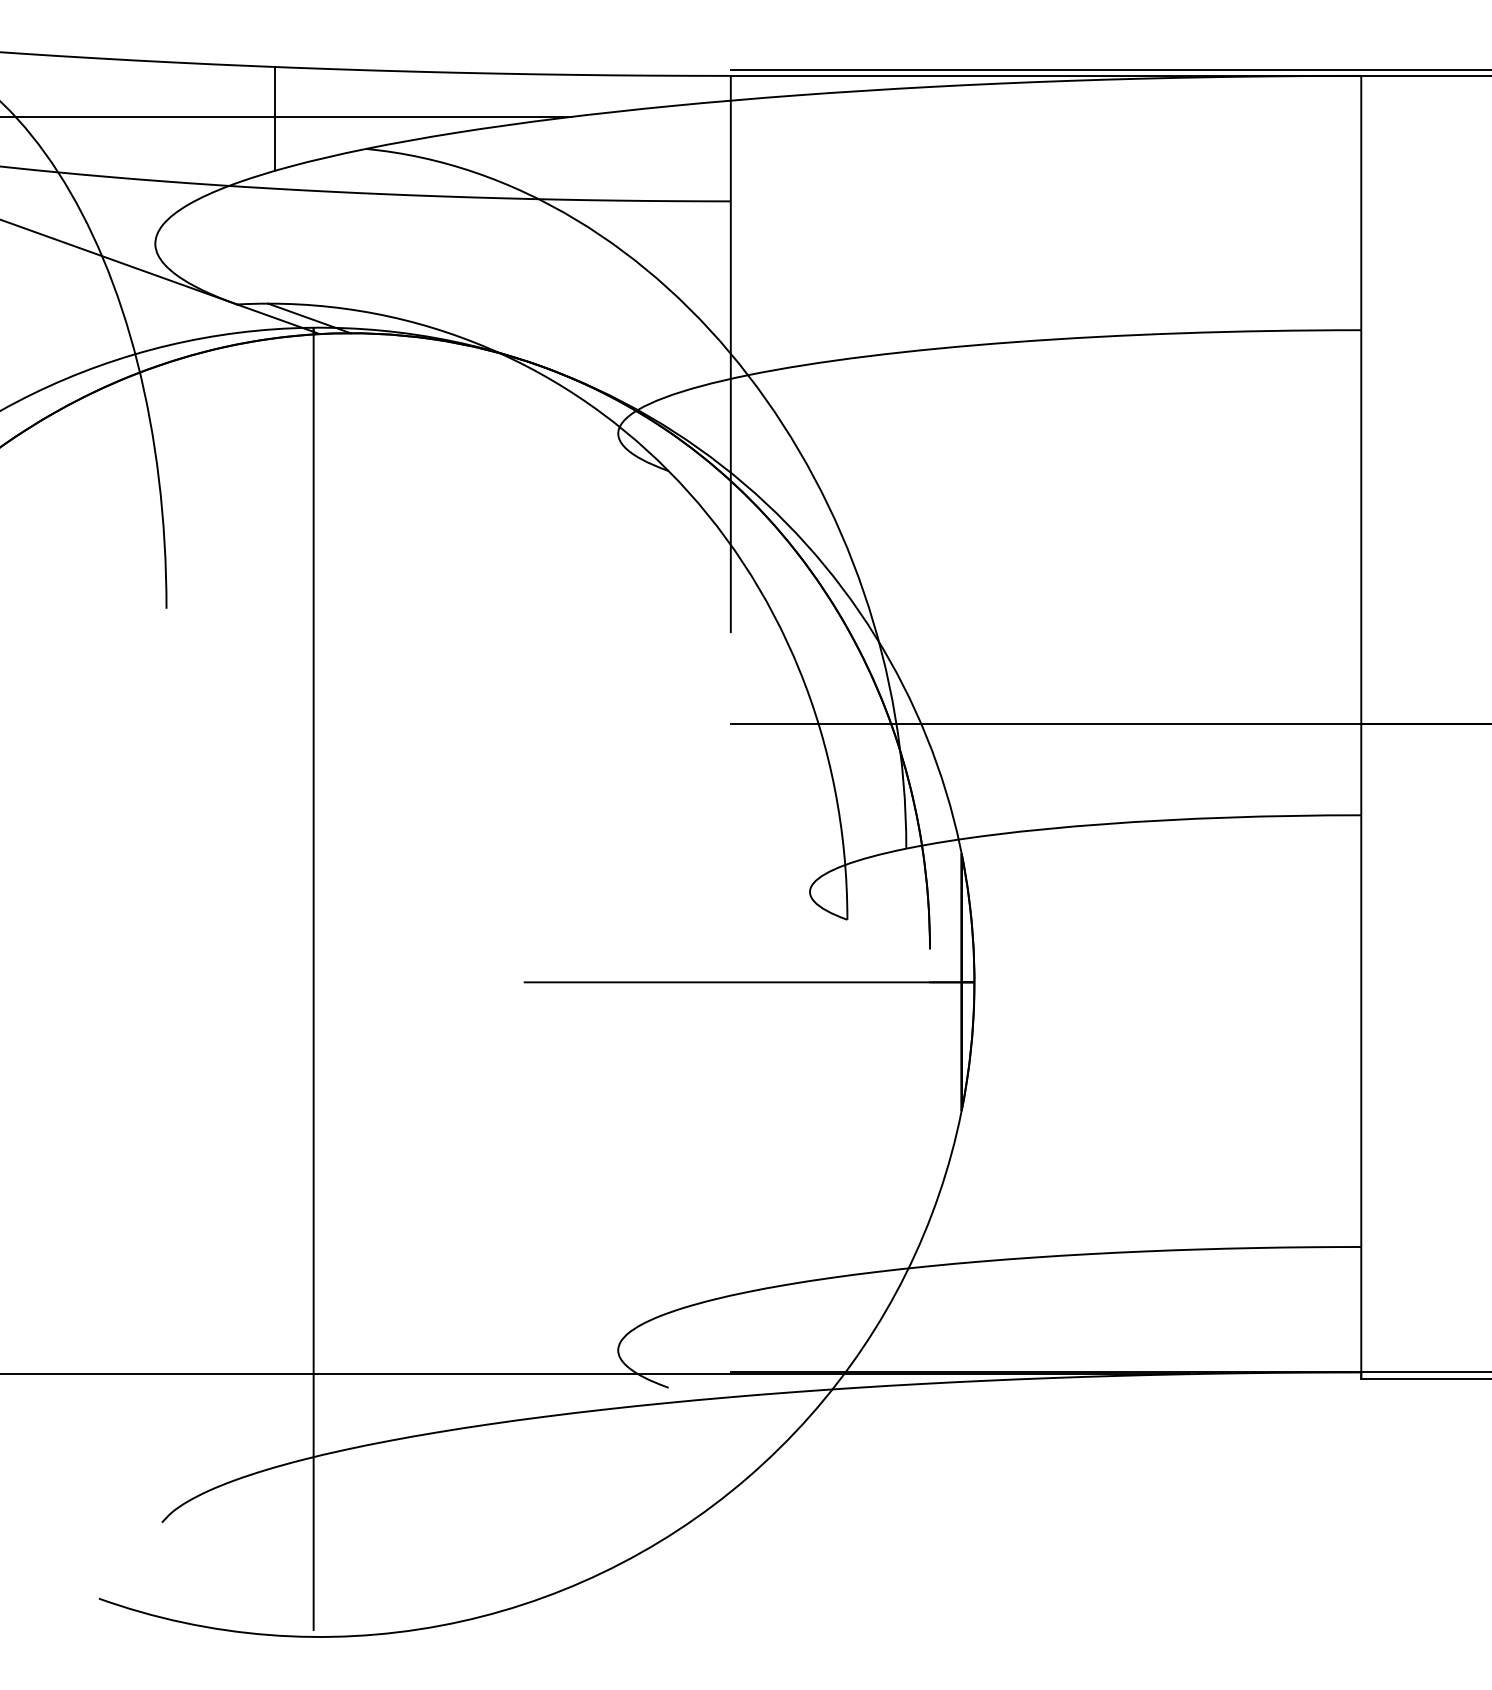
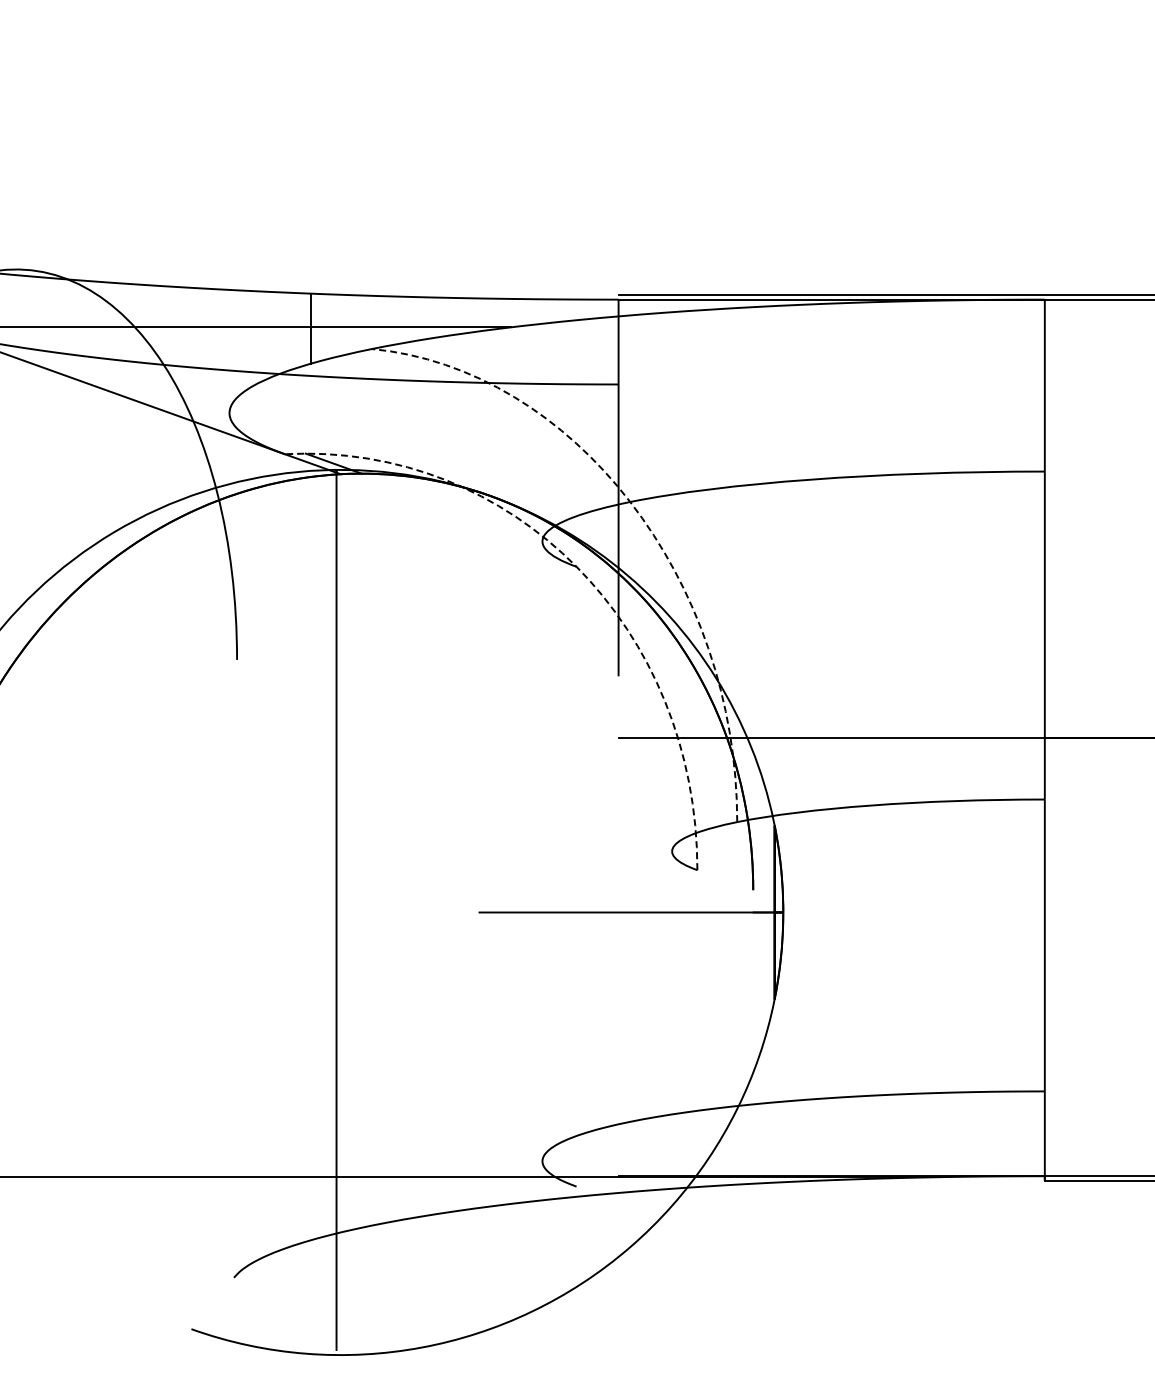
arc: (763, 395) -> (640, 515), solid -> dashed
arc: (675, 477) -> (581, 571), solid -> dashed

